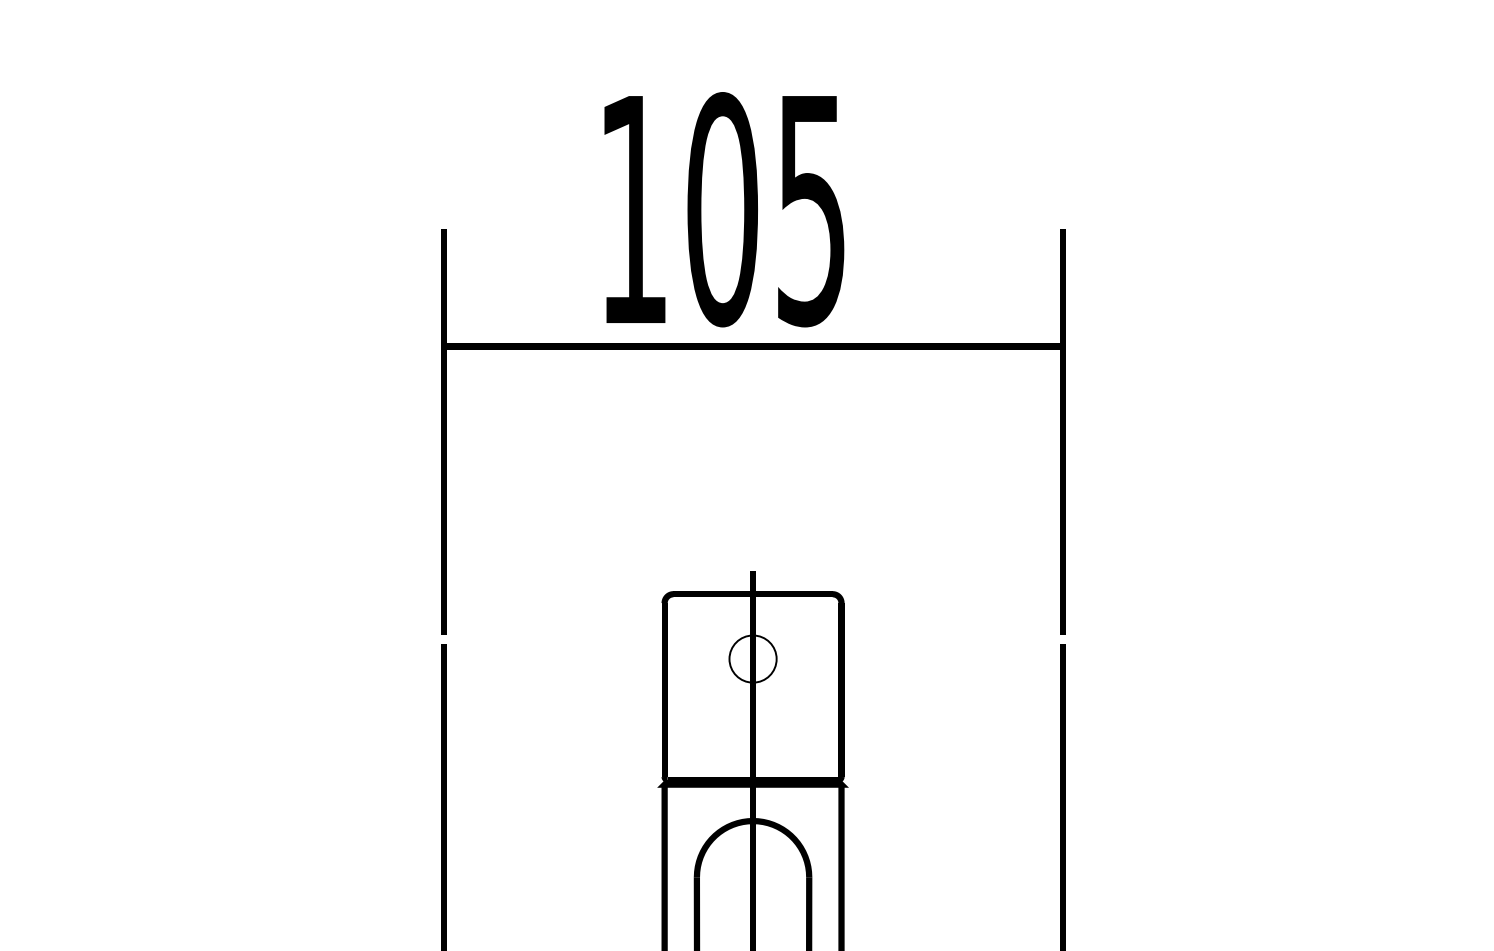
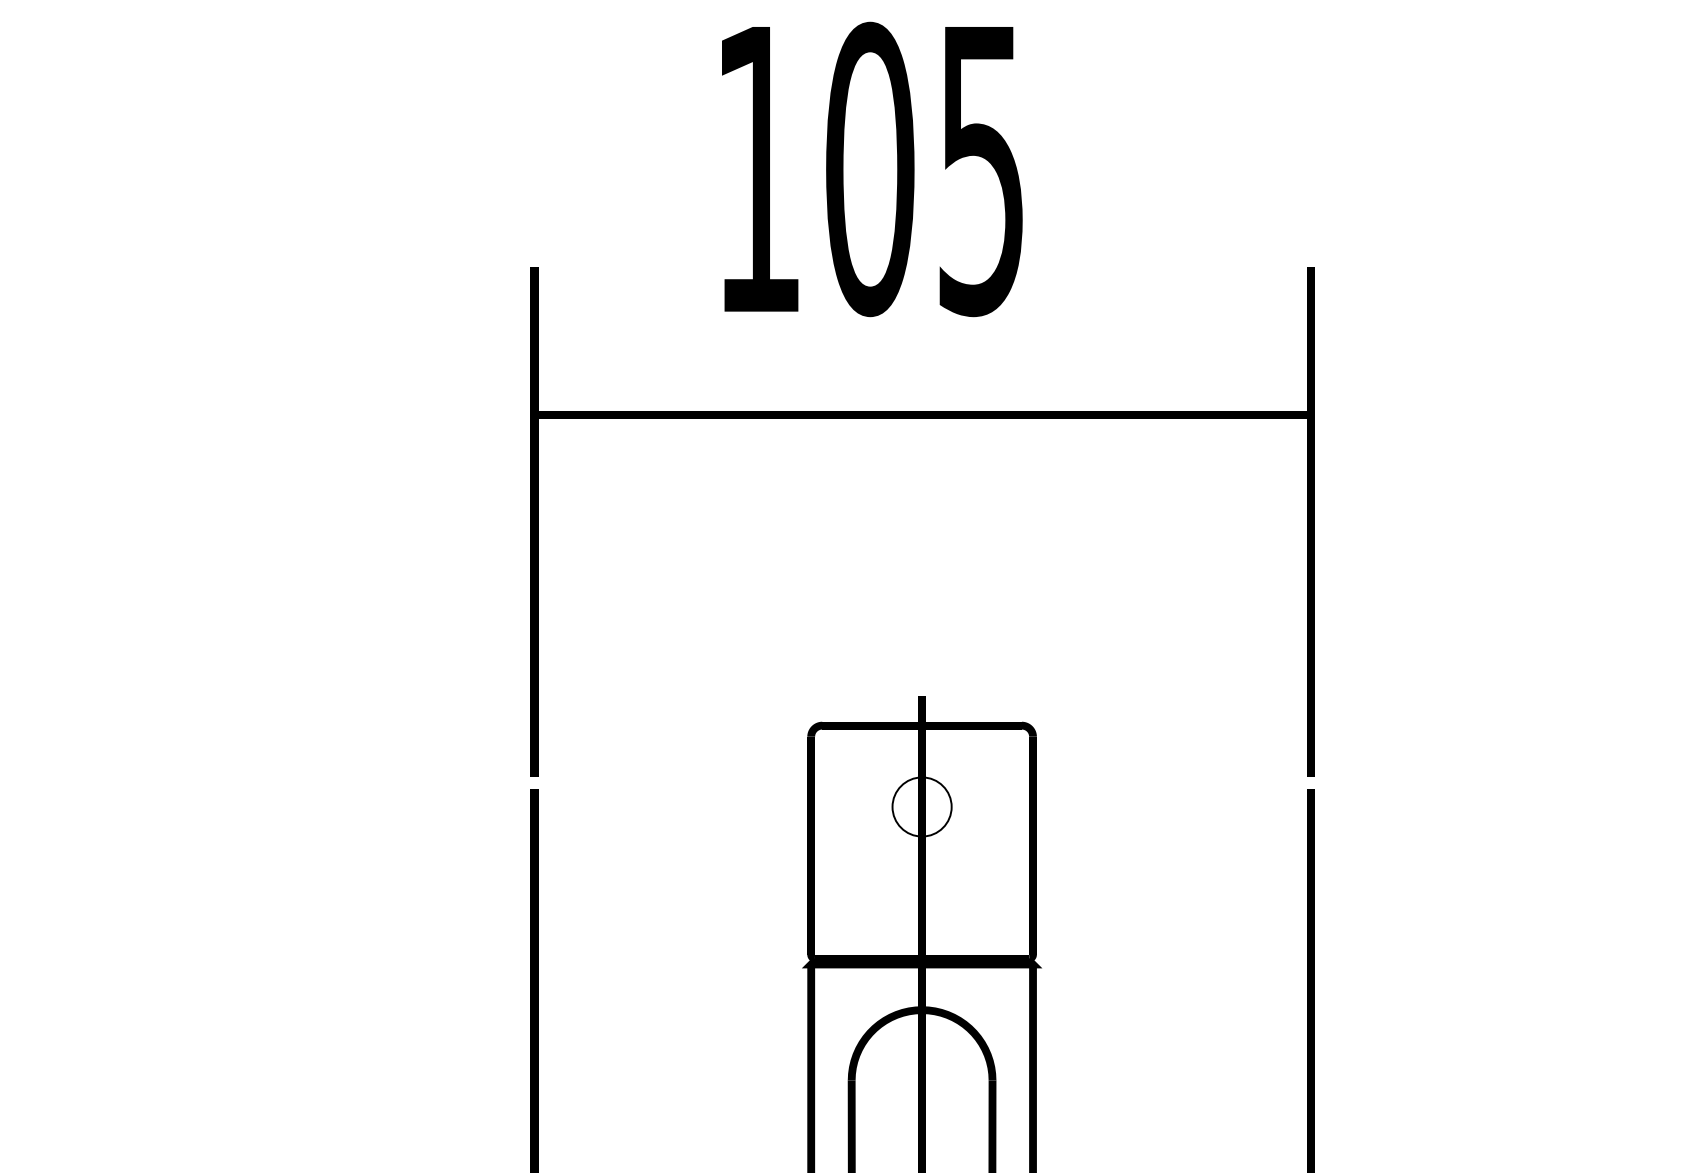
text: (724, 209) -> (872, 169), moved

